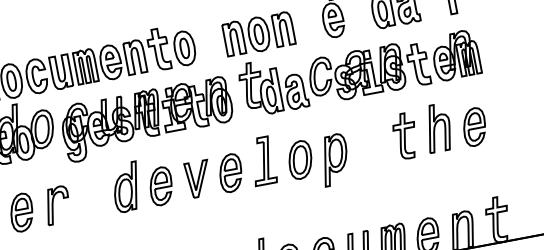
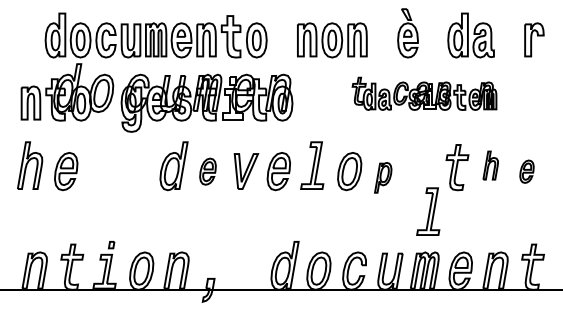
part: (359, 69) -> (424, 93), size x0.6
part: (437, 127) -> (490, 165), size x0.6
part: (474, 127) -> (526, 171), size x0.6
part: (333, 159) -> (382, 177), size x0.6
part: (385, 184) -> (428, 211), added
part: (160, 186) -> (207, 171), size x0.7
part: (57, 204) -> (102, 170), removed

